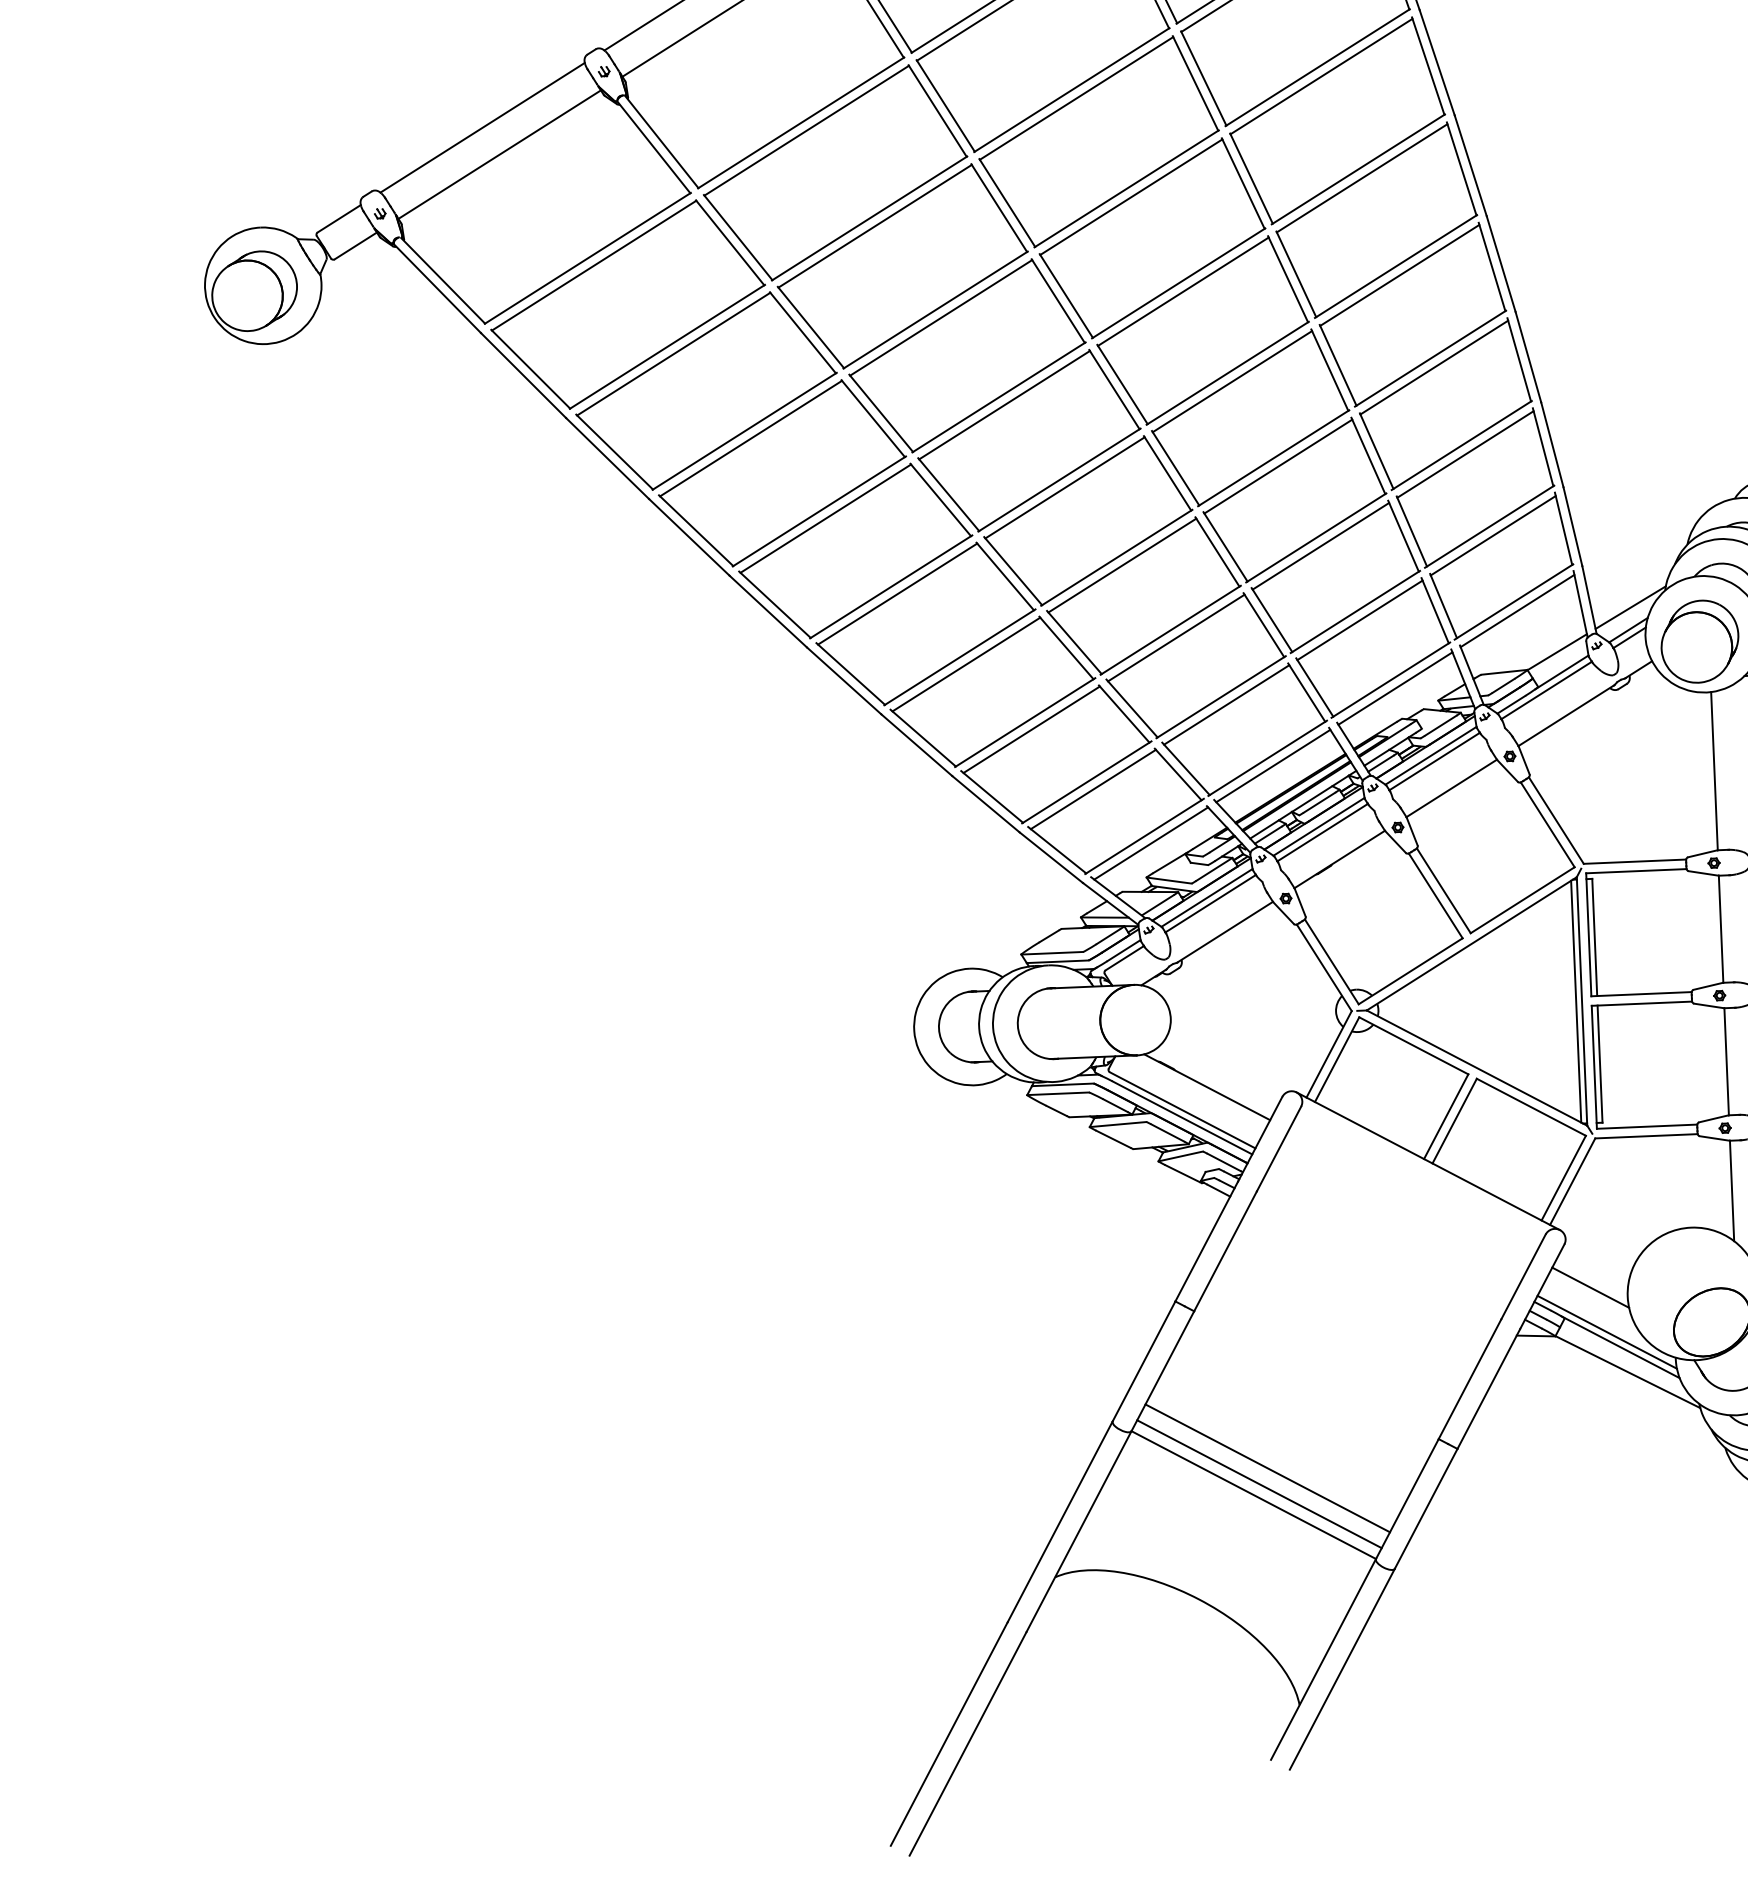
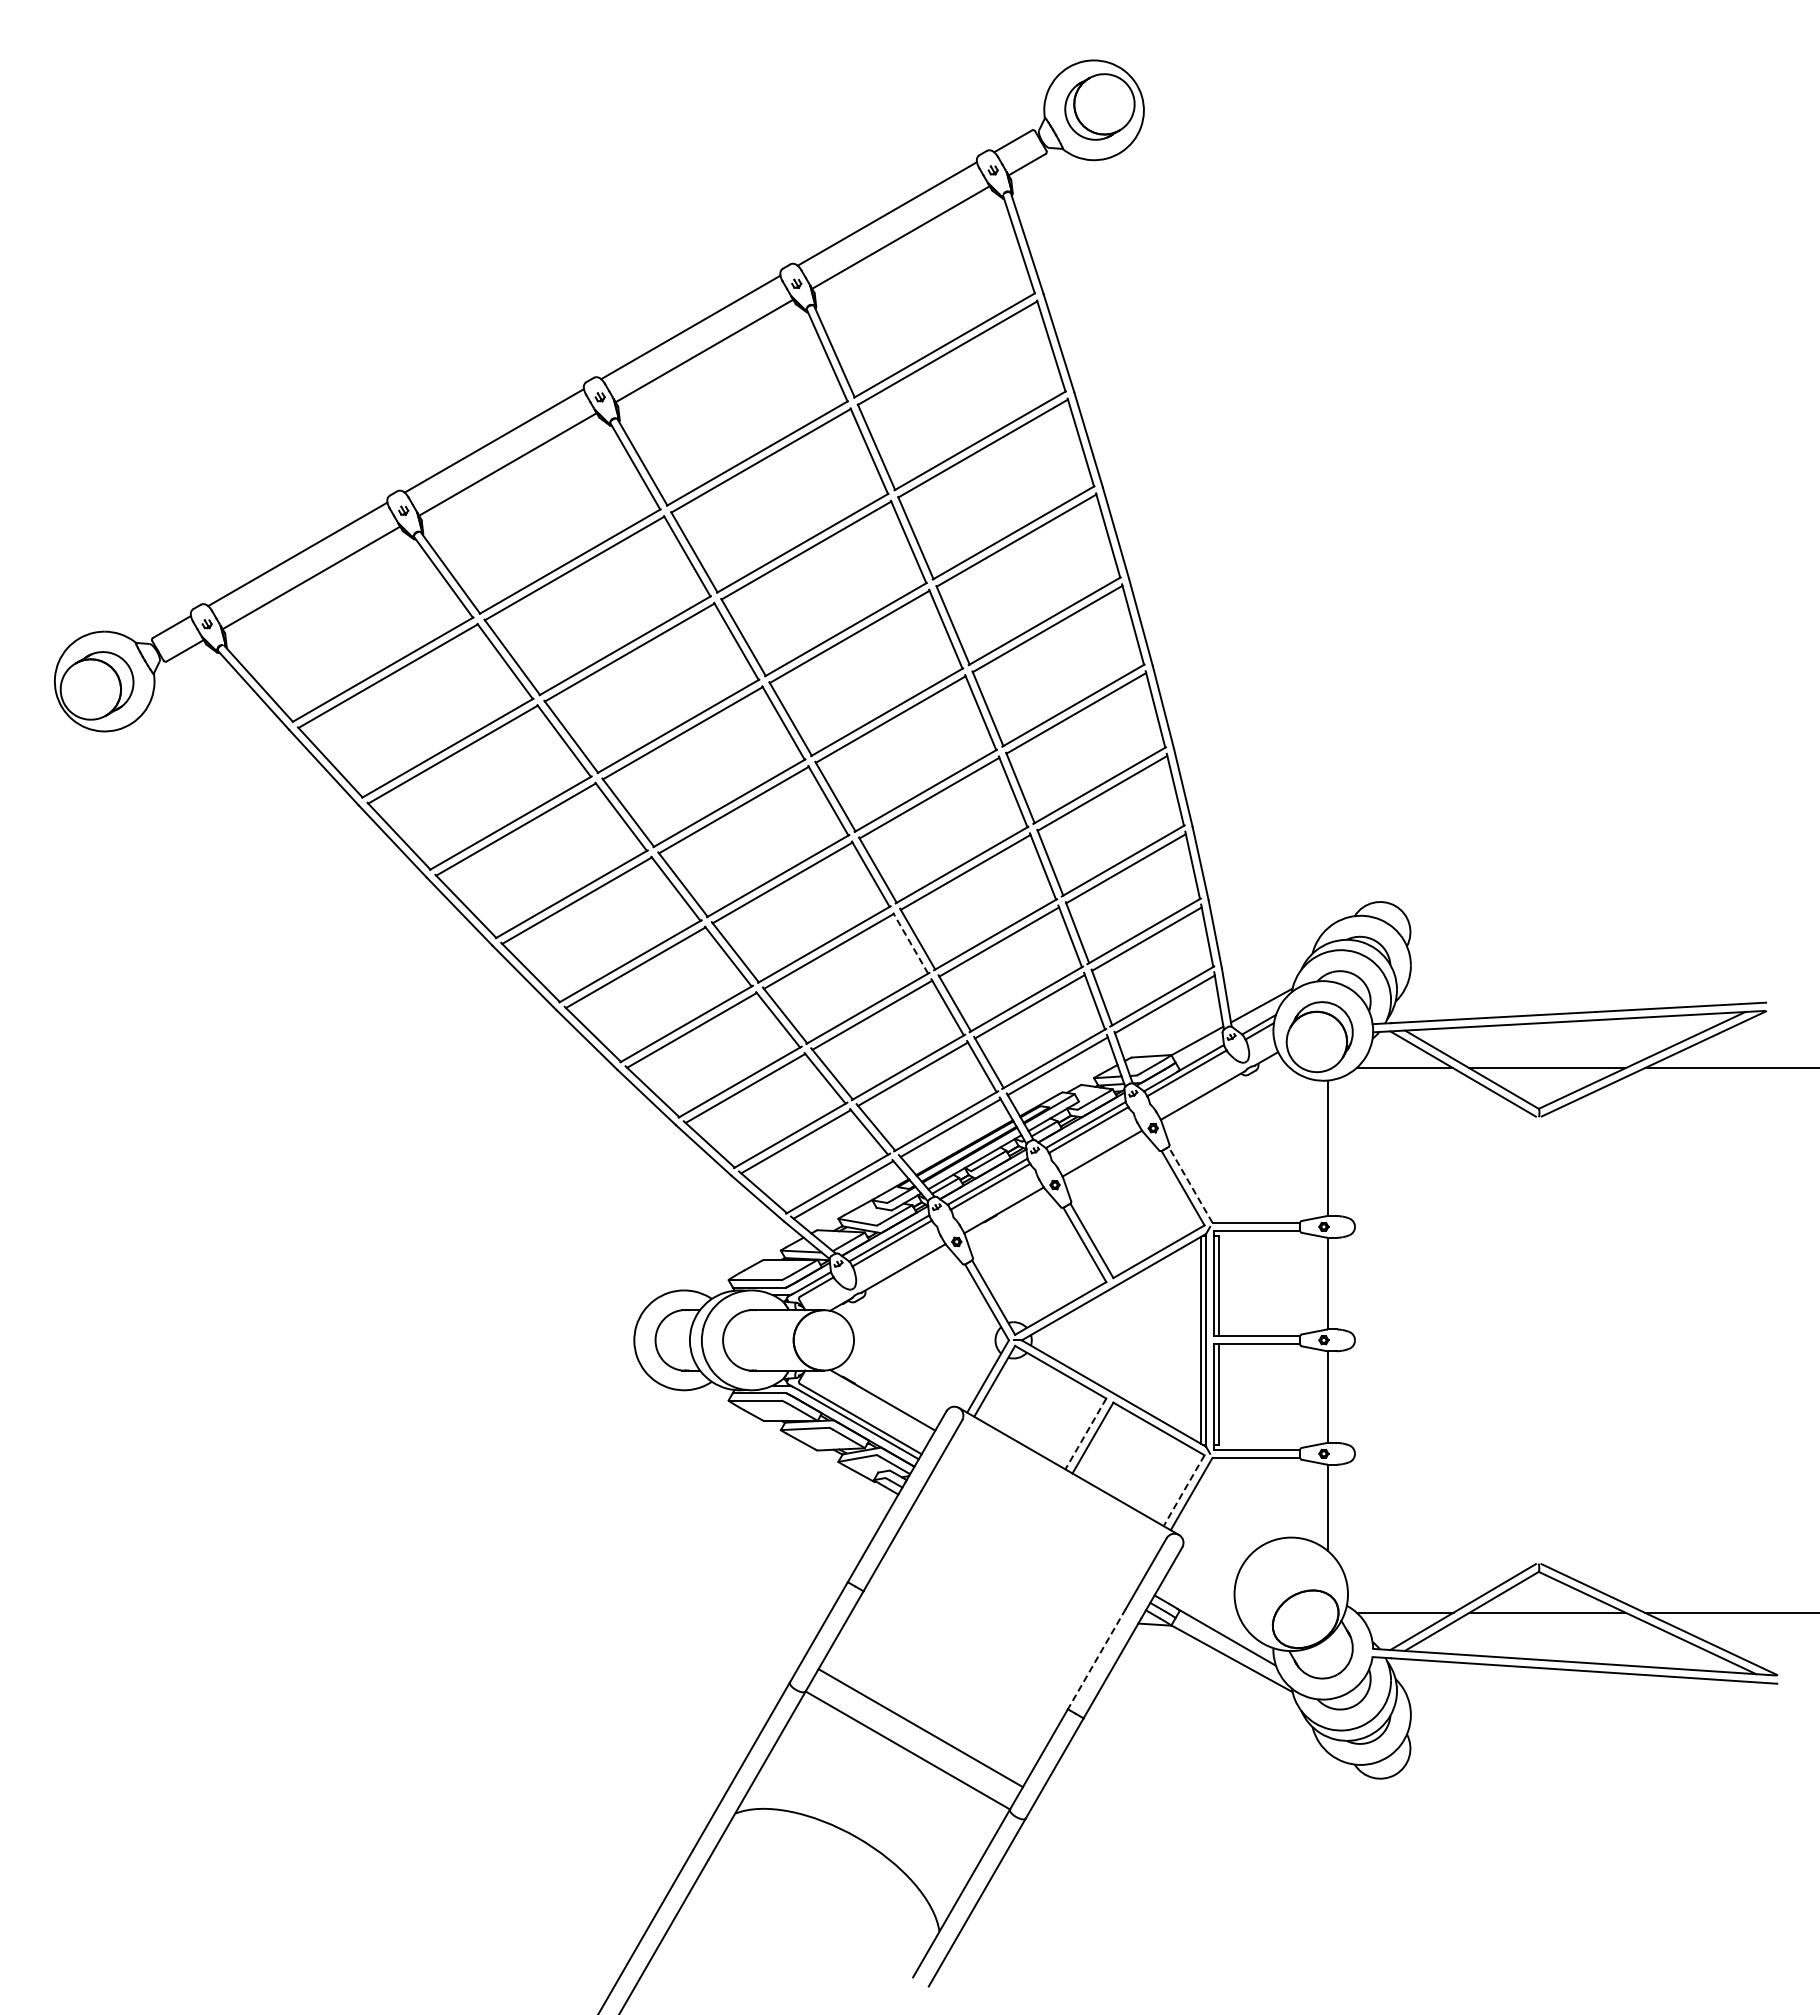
line: (1217, 551) -> (910, 942), solid -> dashed
line: (1556, 820) -> (1190, 1184), solid -> dashed
line: (1445, 1117) -> (1085, 1434), solid -> dashed
line: (1564, 1177) -> (1184, 1490), solid -> dashed
line: (1590, 1286) -> (1203, 1584), removed
line: (1606, 1331) -> (1215, 1623), removed
line: (1469, 1379) -> (1096, 1659), solid -> dashed
line: (1258, 1484) -> (912, 1741), removed

